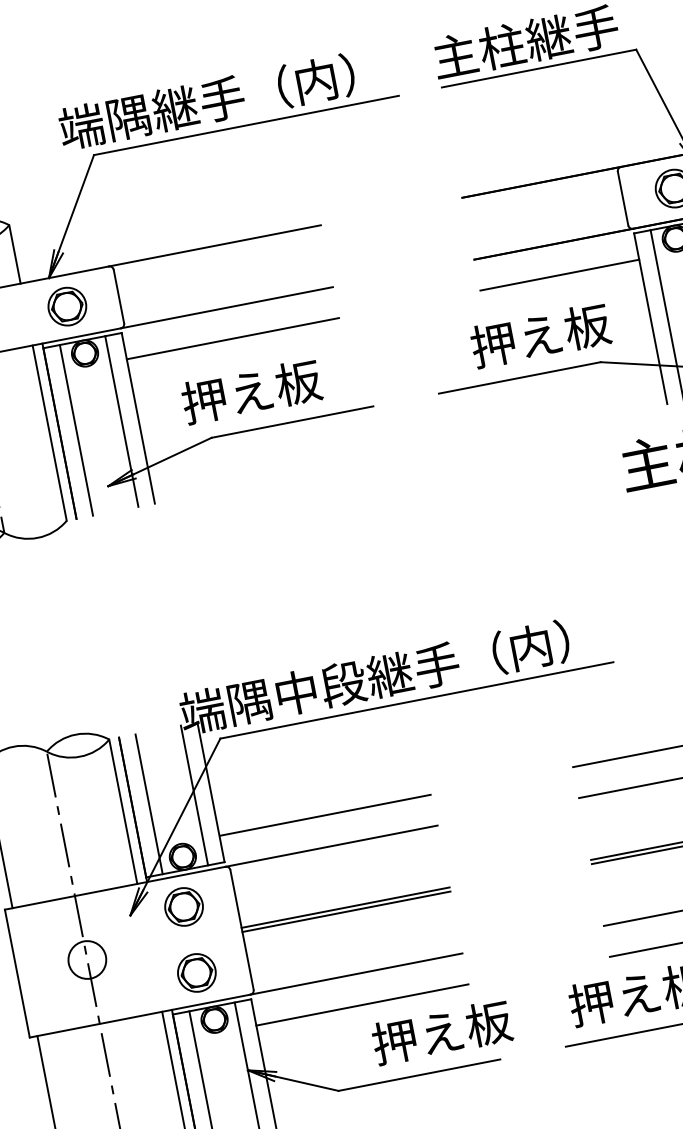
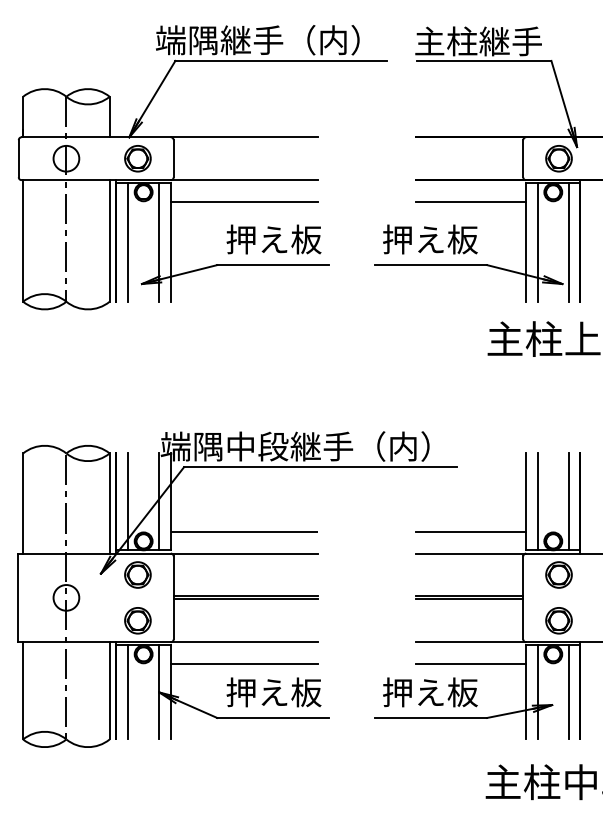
text: (540, 335) -> (430, 239), moved
text: (250, 391) -> (273, 239), moved
text: (441, 1032) -> (273, 692), moved

